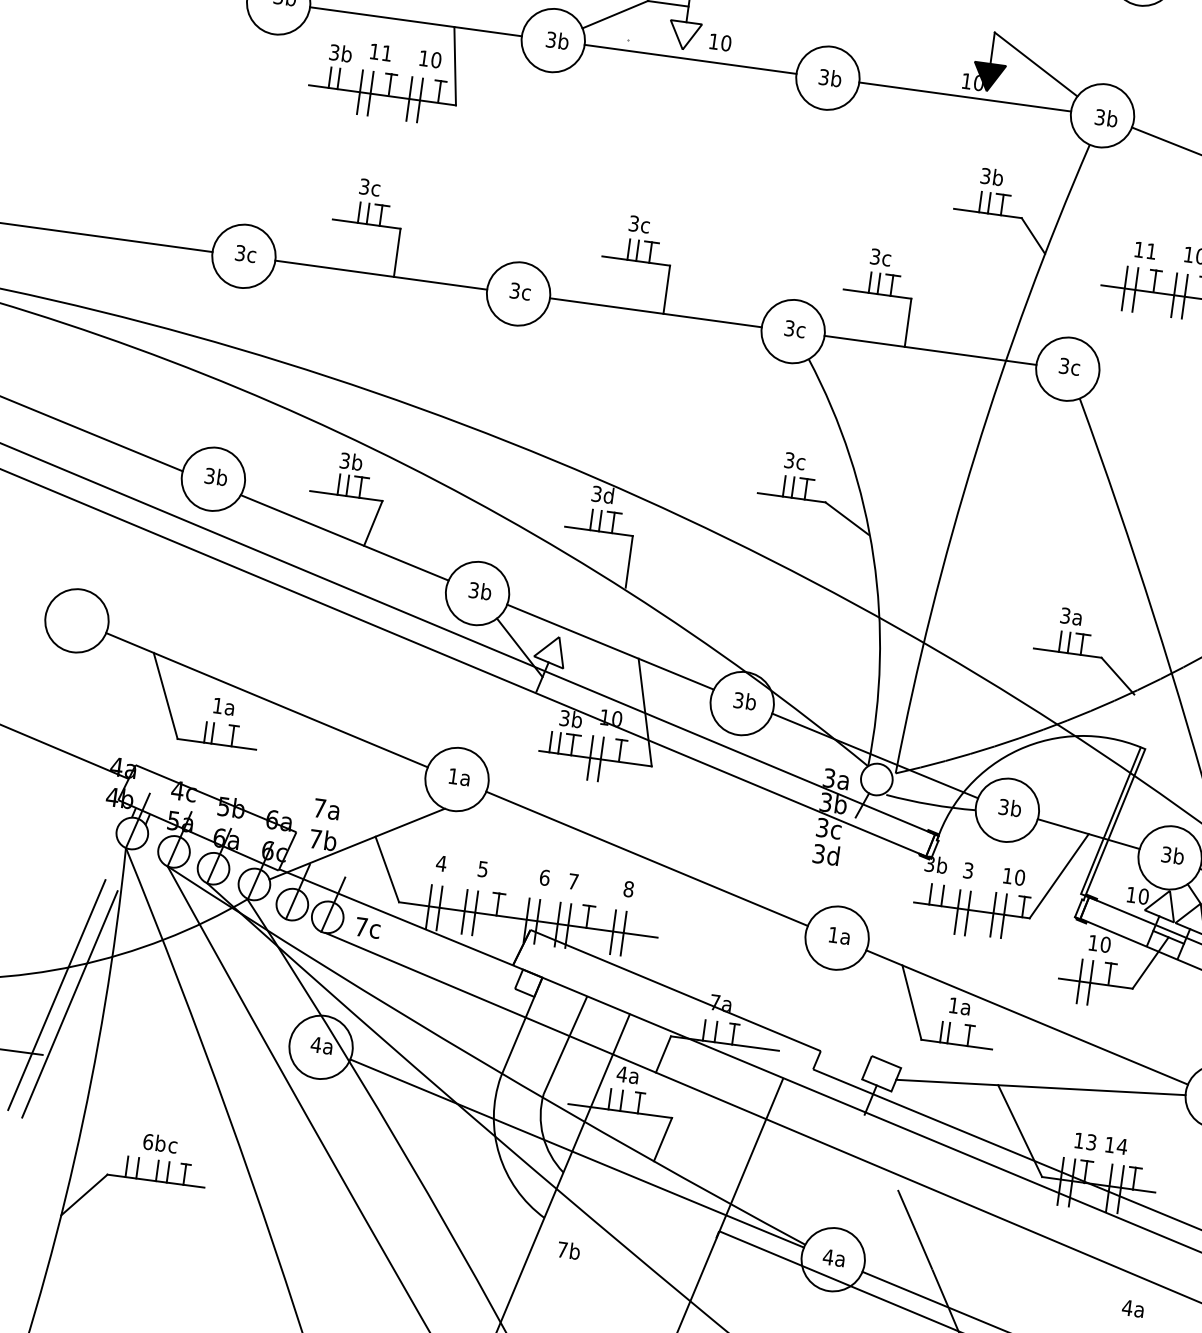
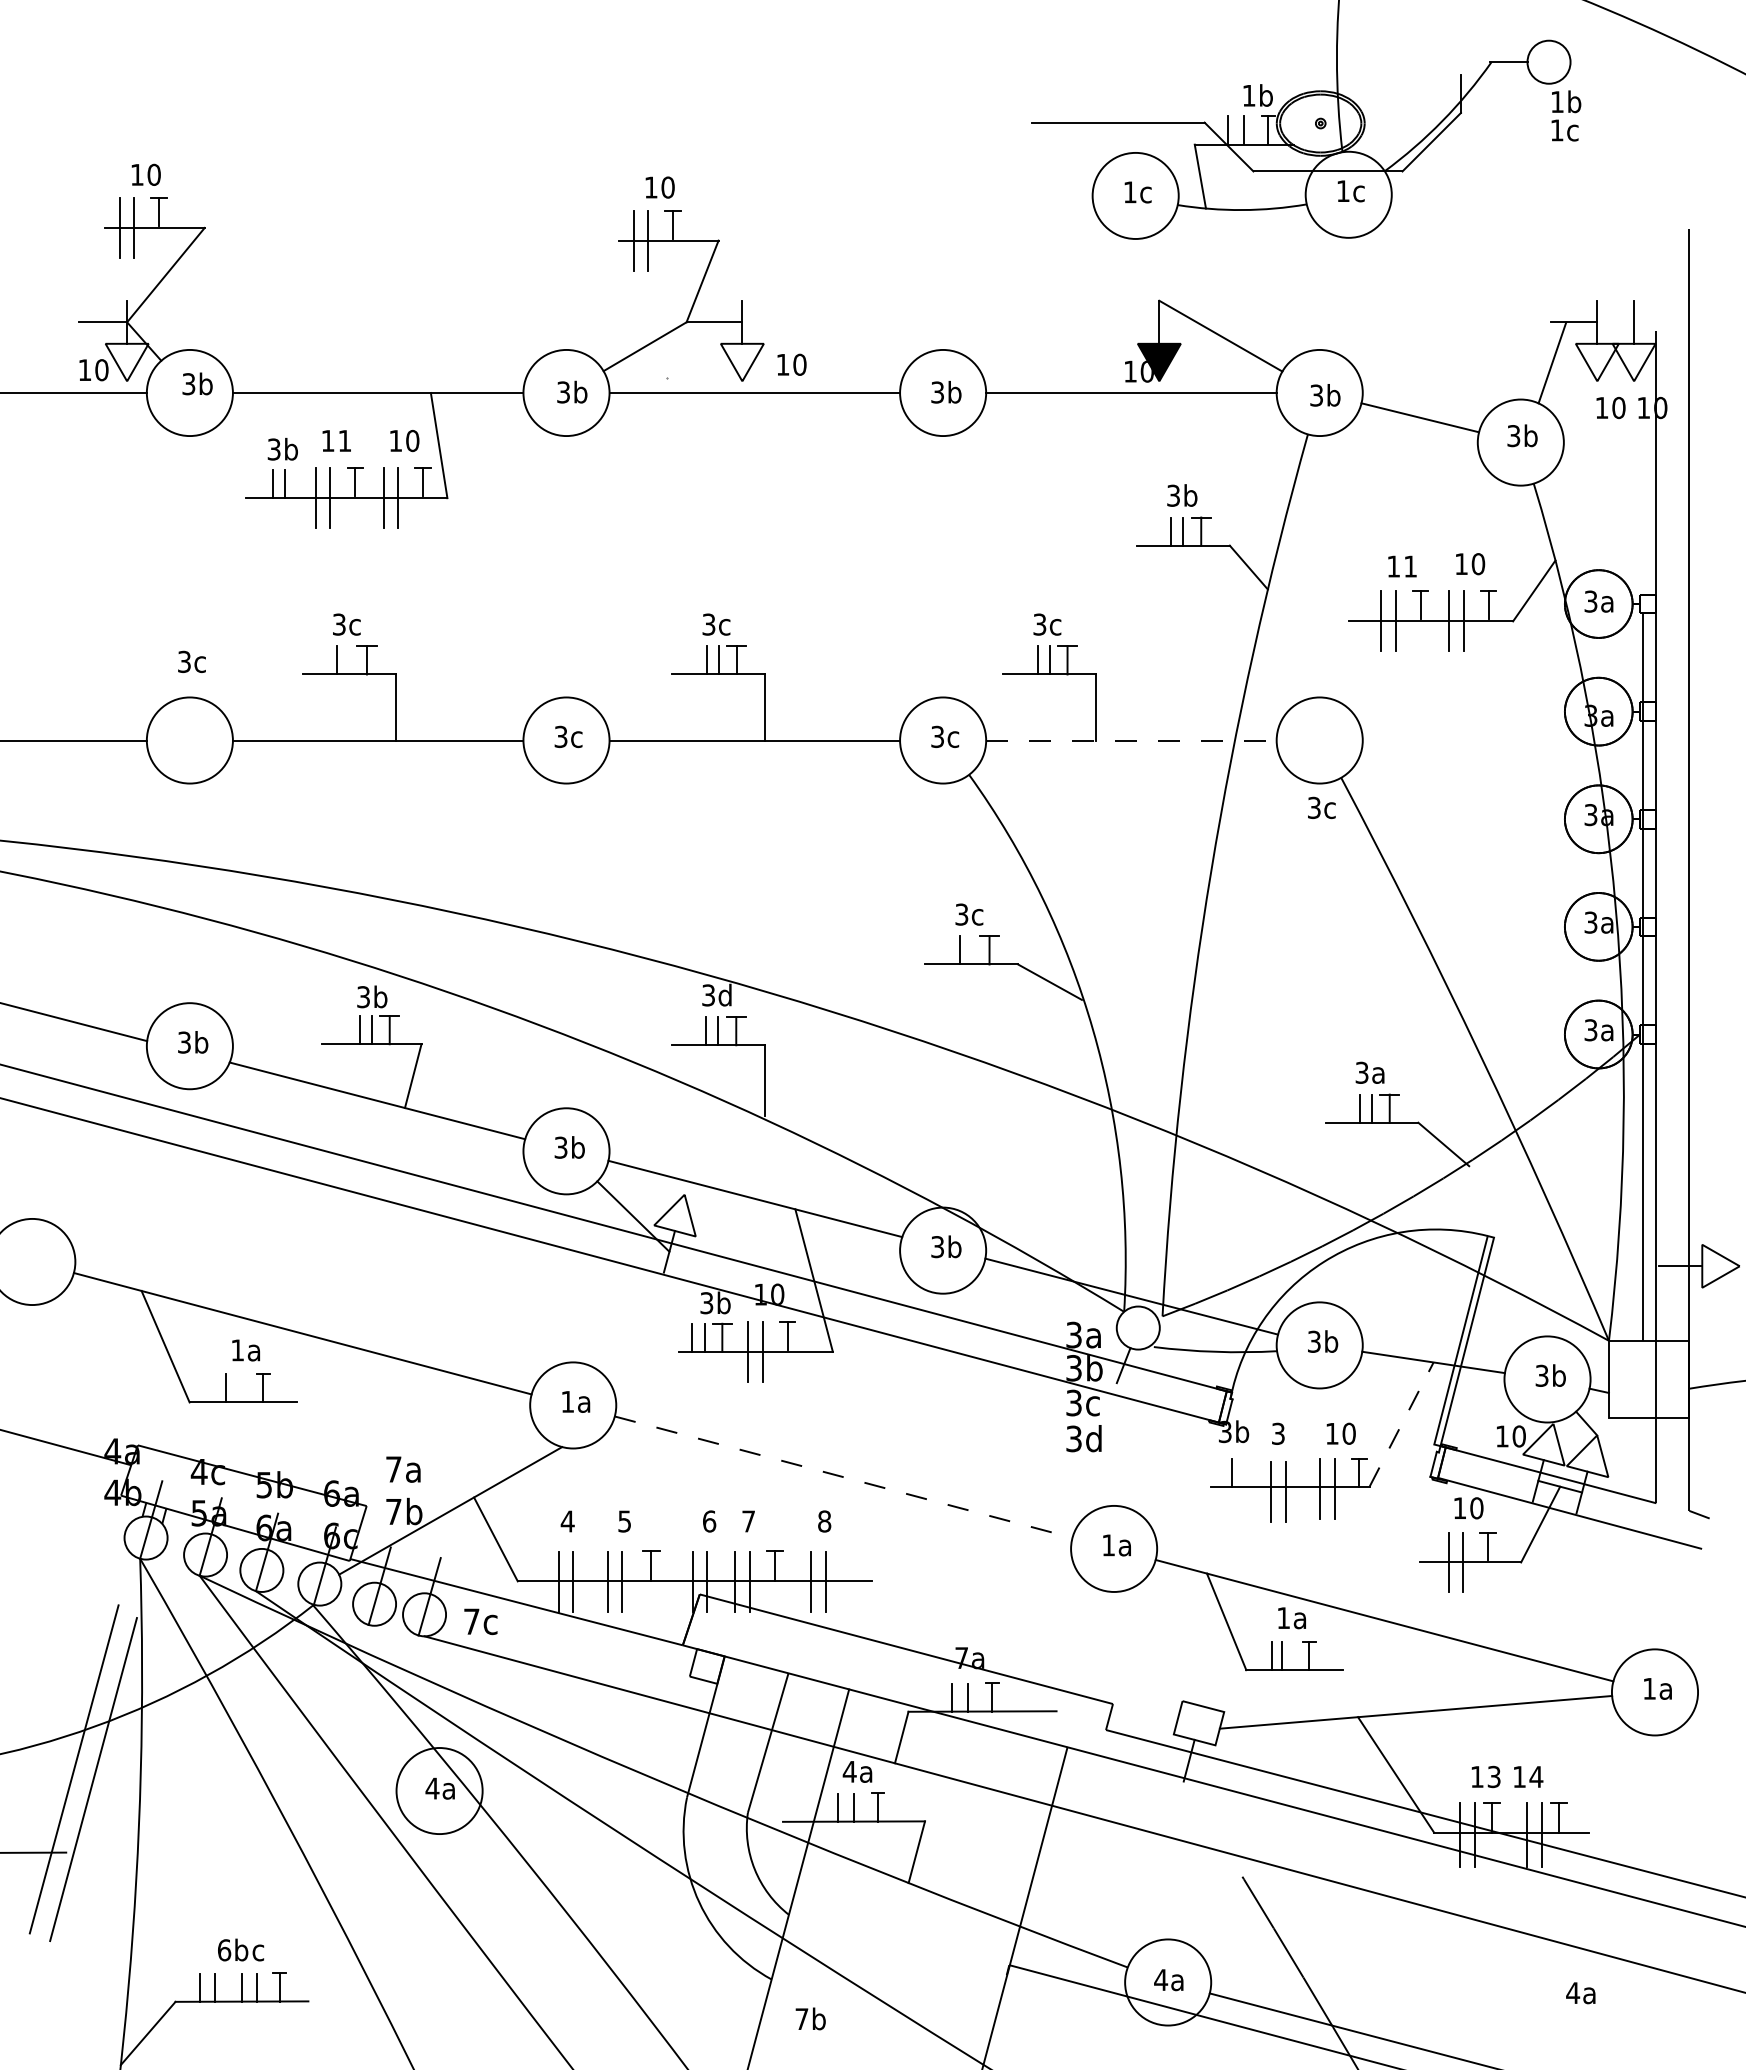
line: (368, 213) -> (349, 660), removed
text: (245, 253) -> (191, 661), moved
line: (930, 350) -> (1131, 740), solid -> dashed
text: (1069, 366) -> (1321, 807), moved
line: (792, 487) -> (971, 950), removed
line: (212, 733) -> (235, 1388), removed
line: (646, 859) -> (843, 1477), solid -> dashed
line: (1059, 876) -> (1401, 1424), solid -> dashed
line: (942, 895) -> (1248, 1472), removed
line: (576, 1153) -> (803, 1886), removed

